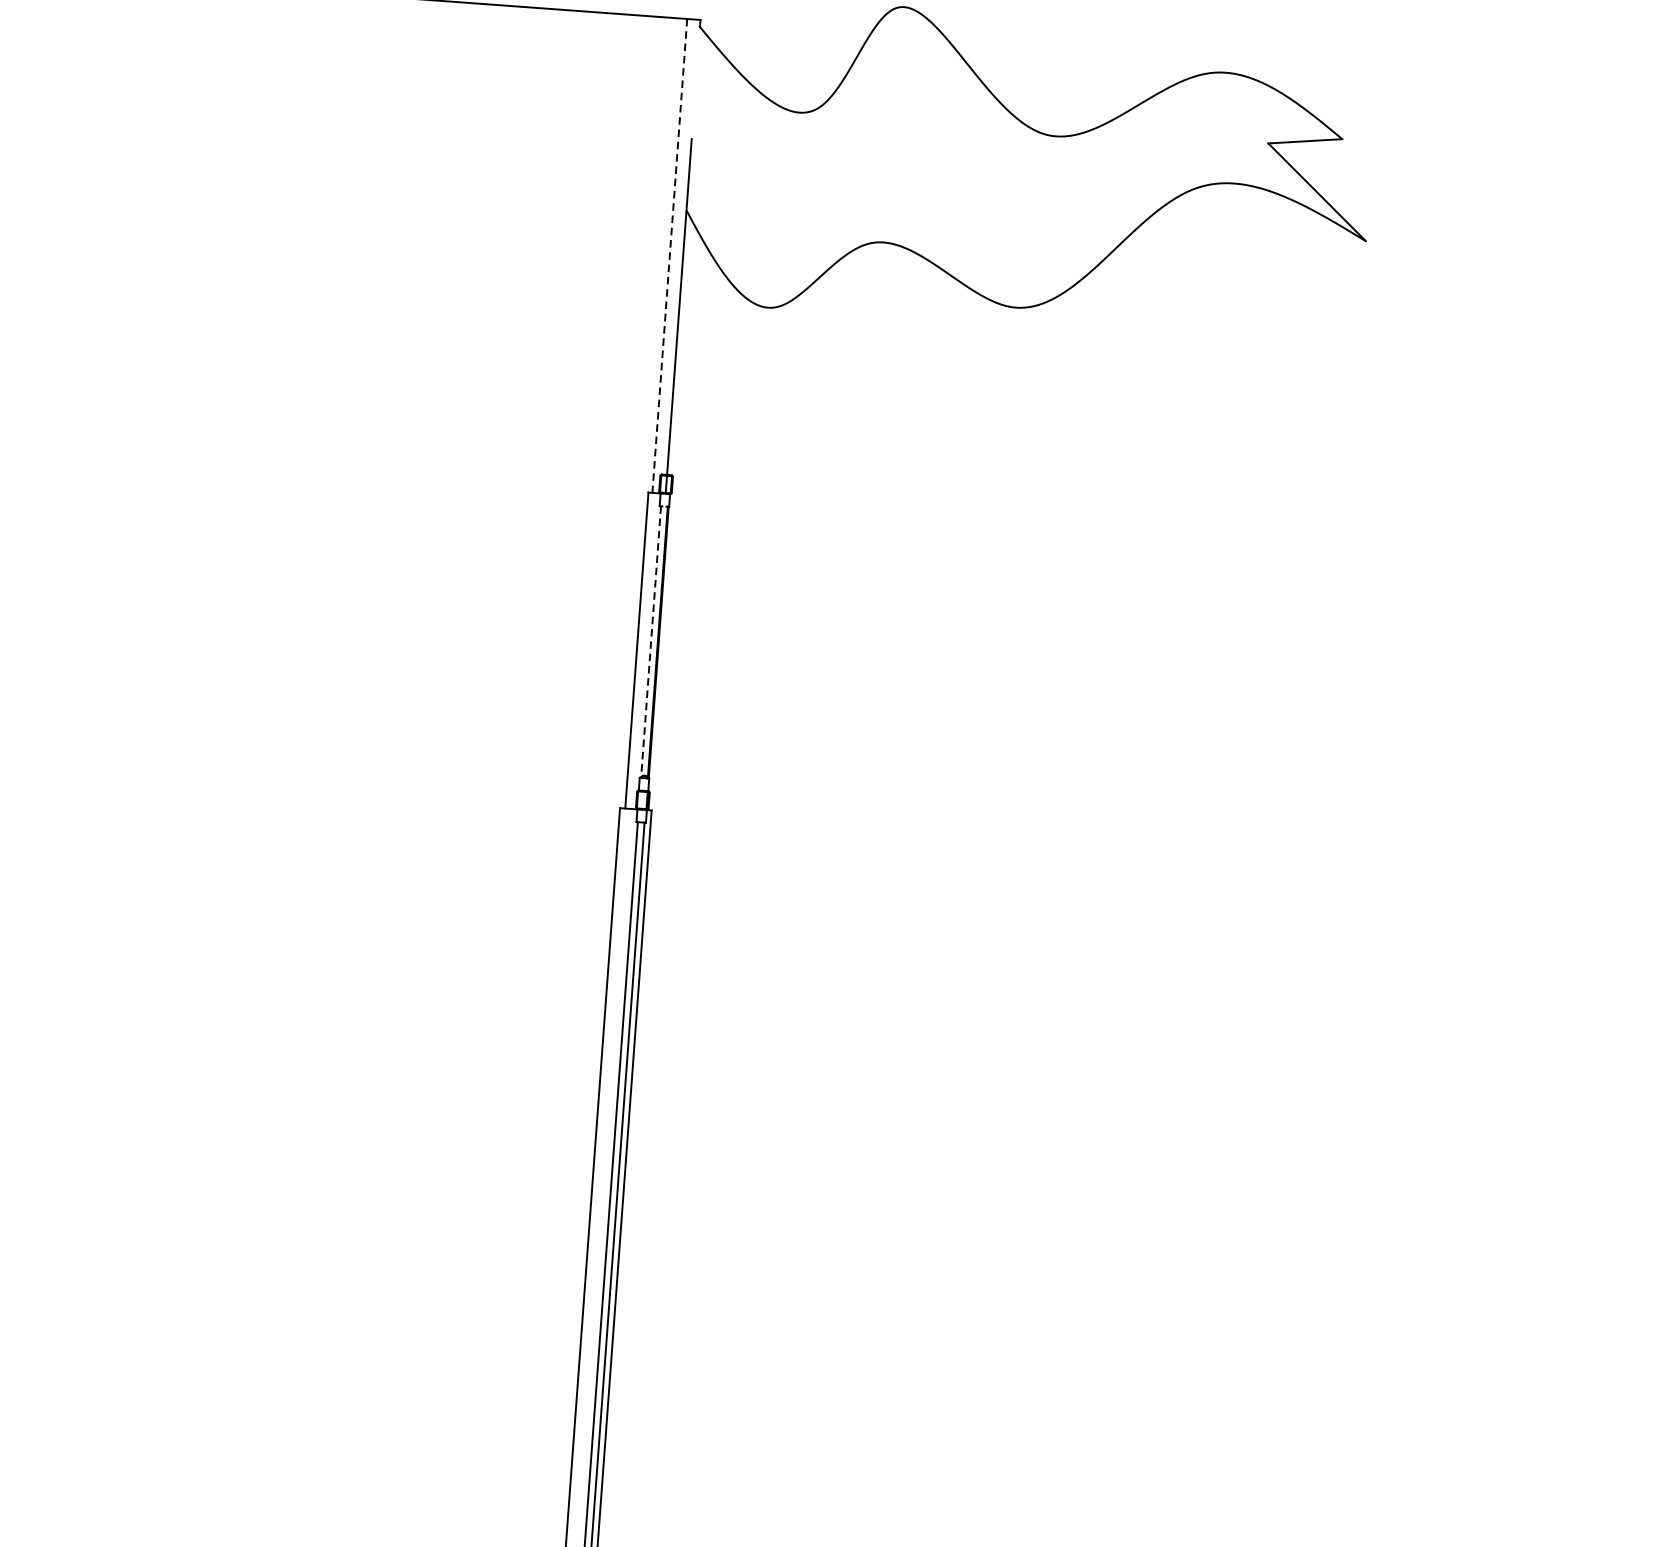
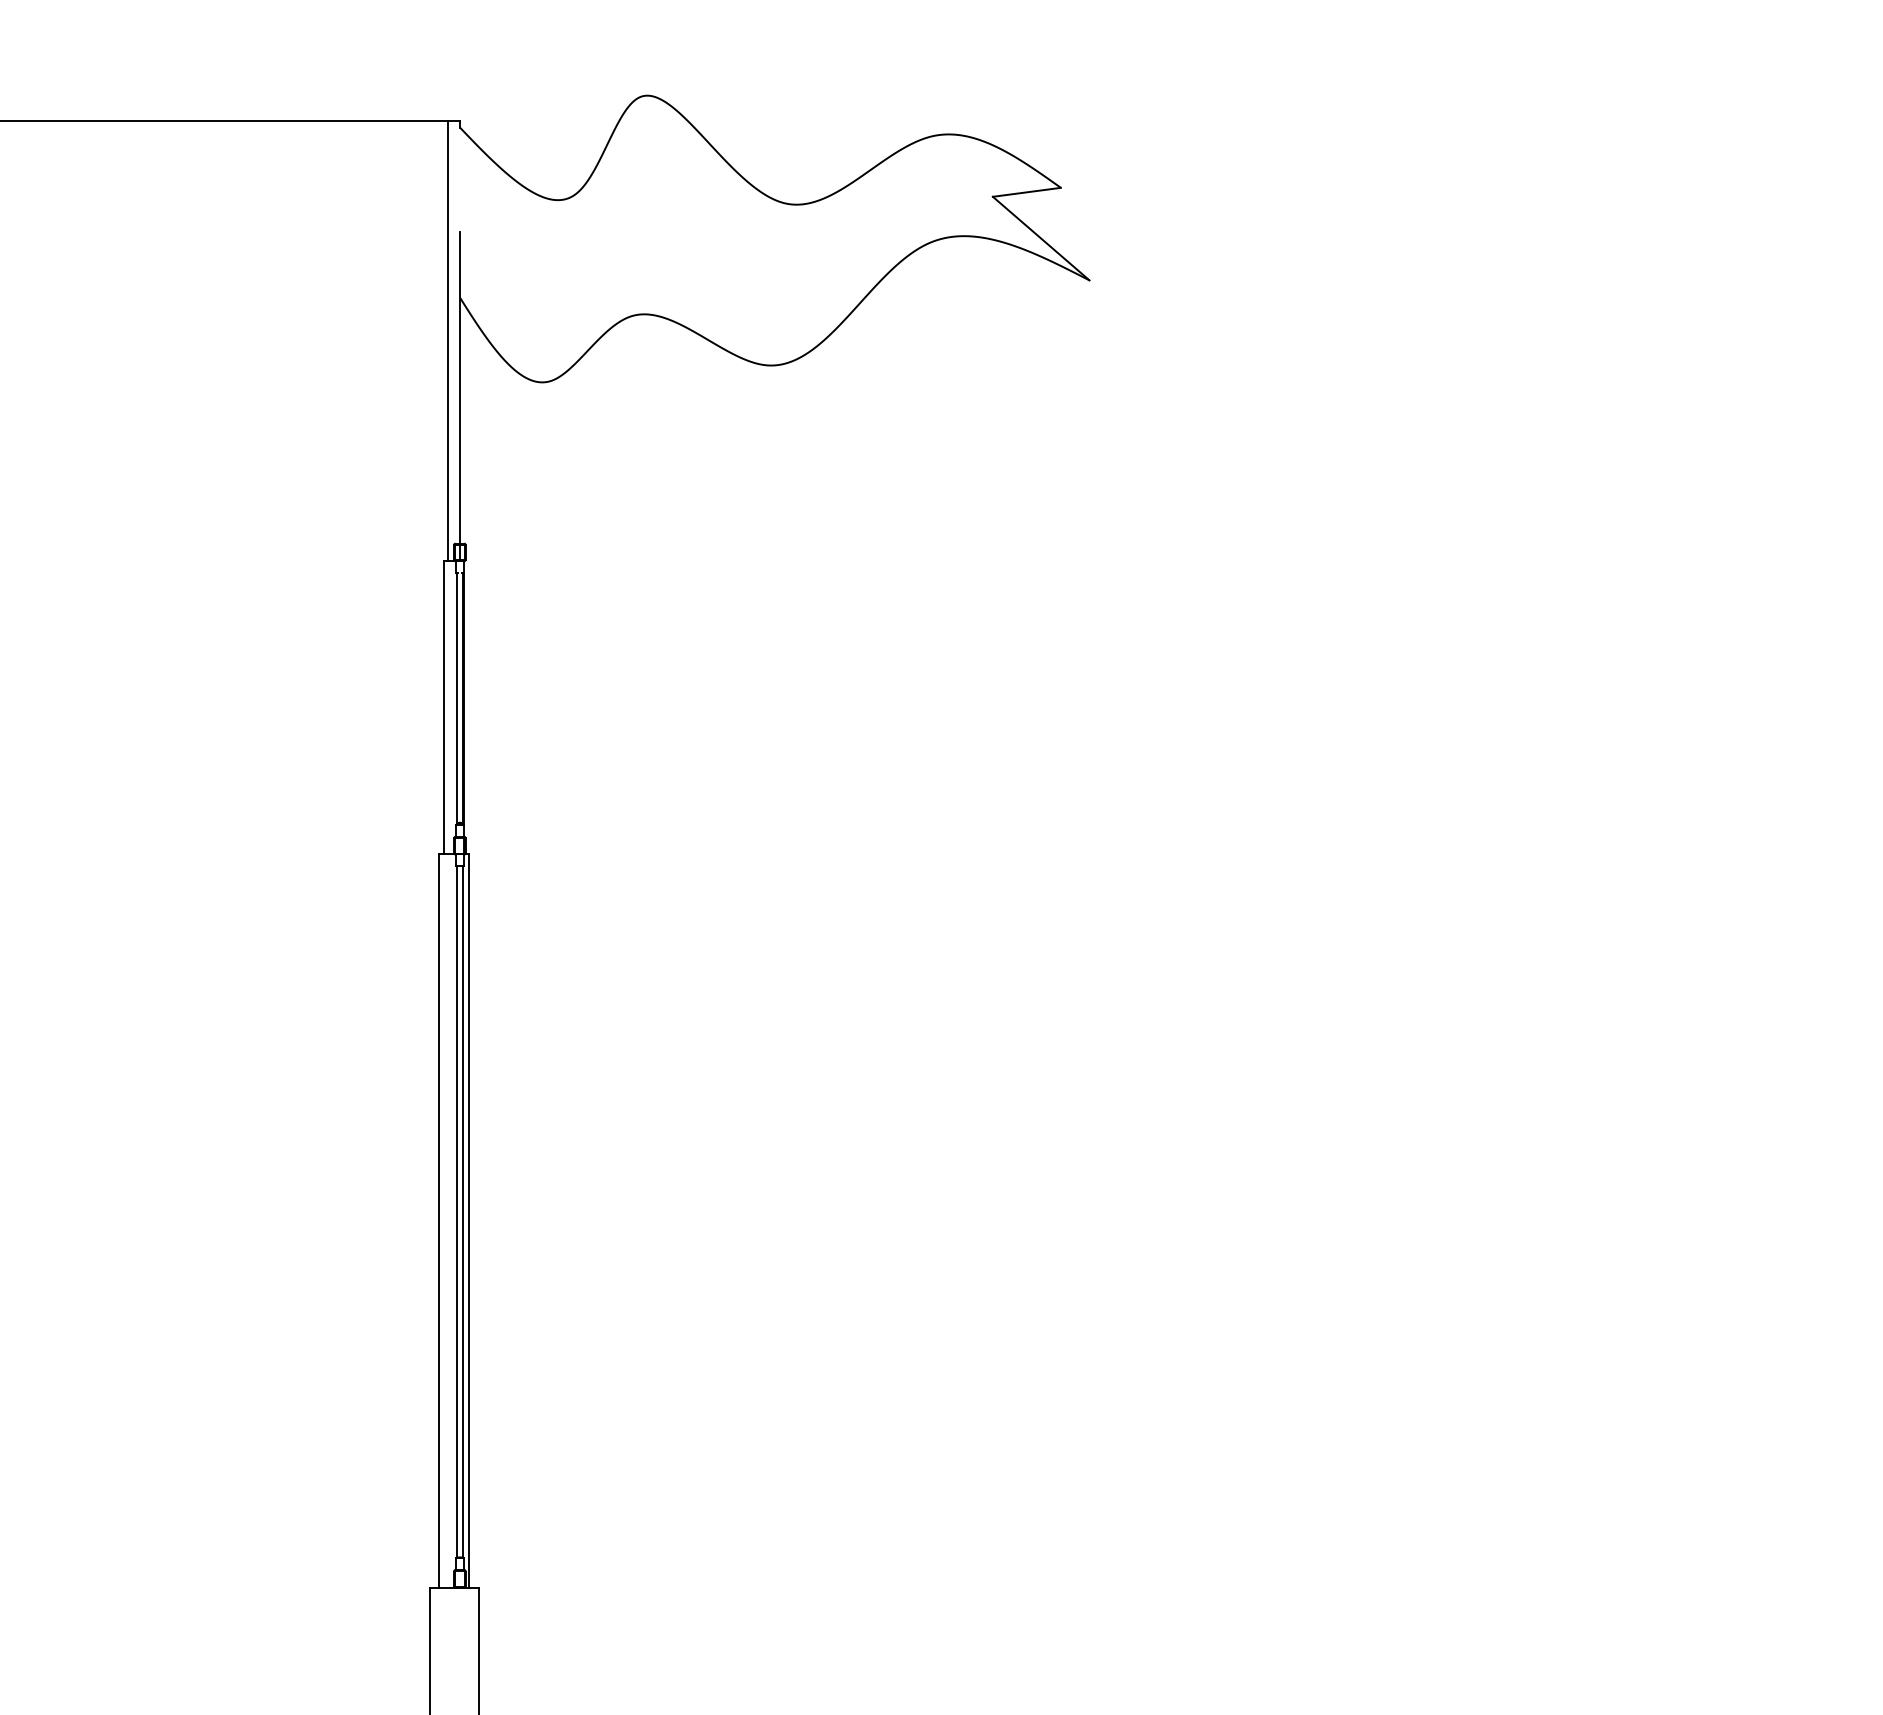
line: (669, 256) -> (447, 341), dashed -> solid
line: (650, 642) -> (456, 699), dashed -> solid

